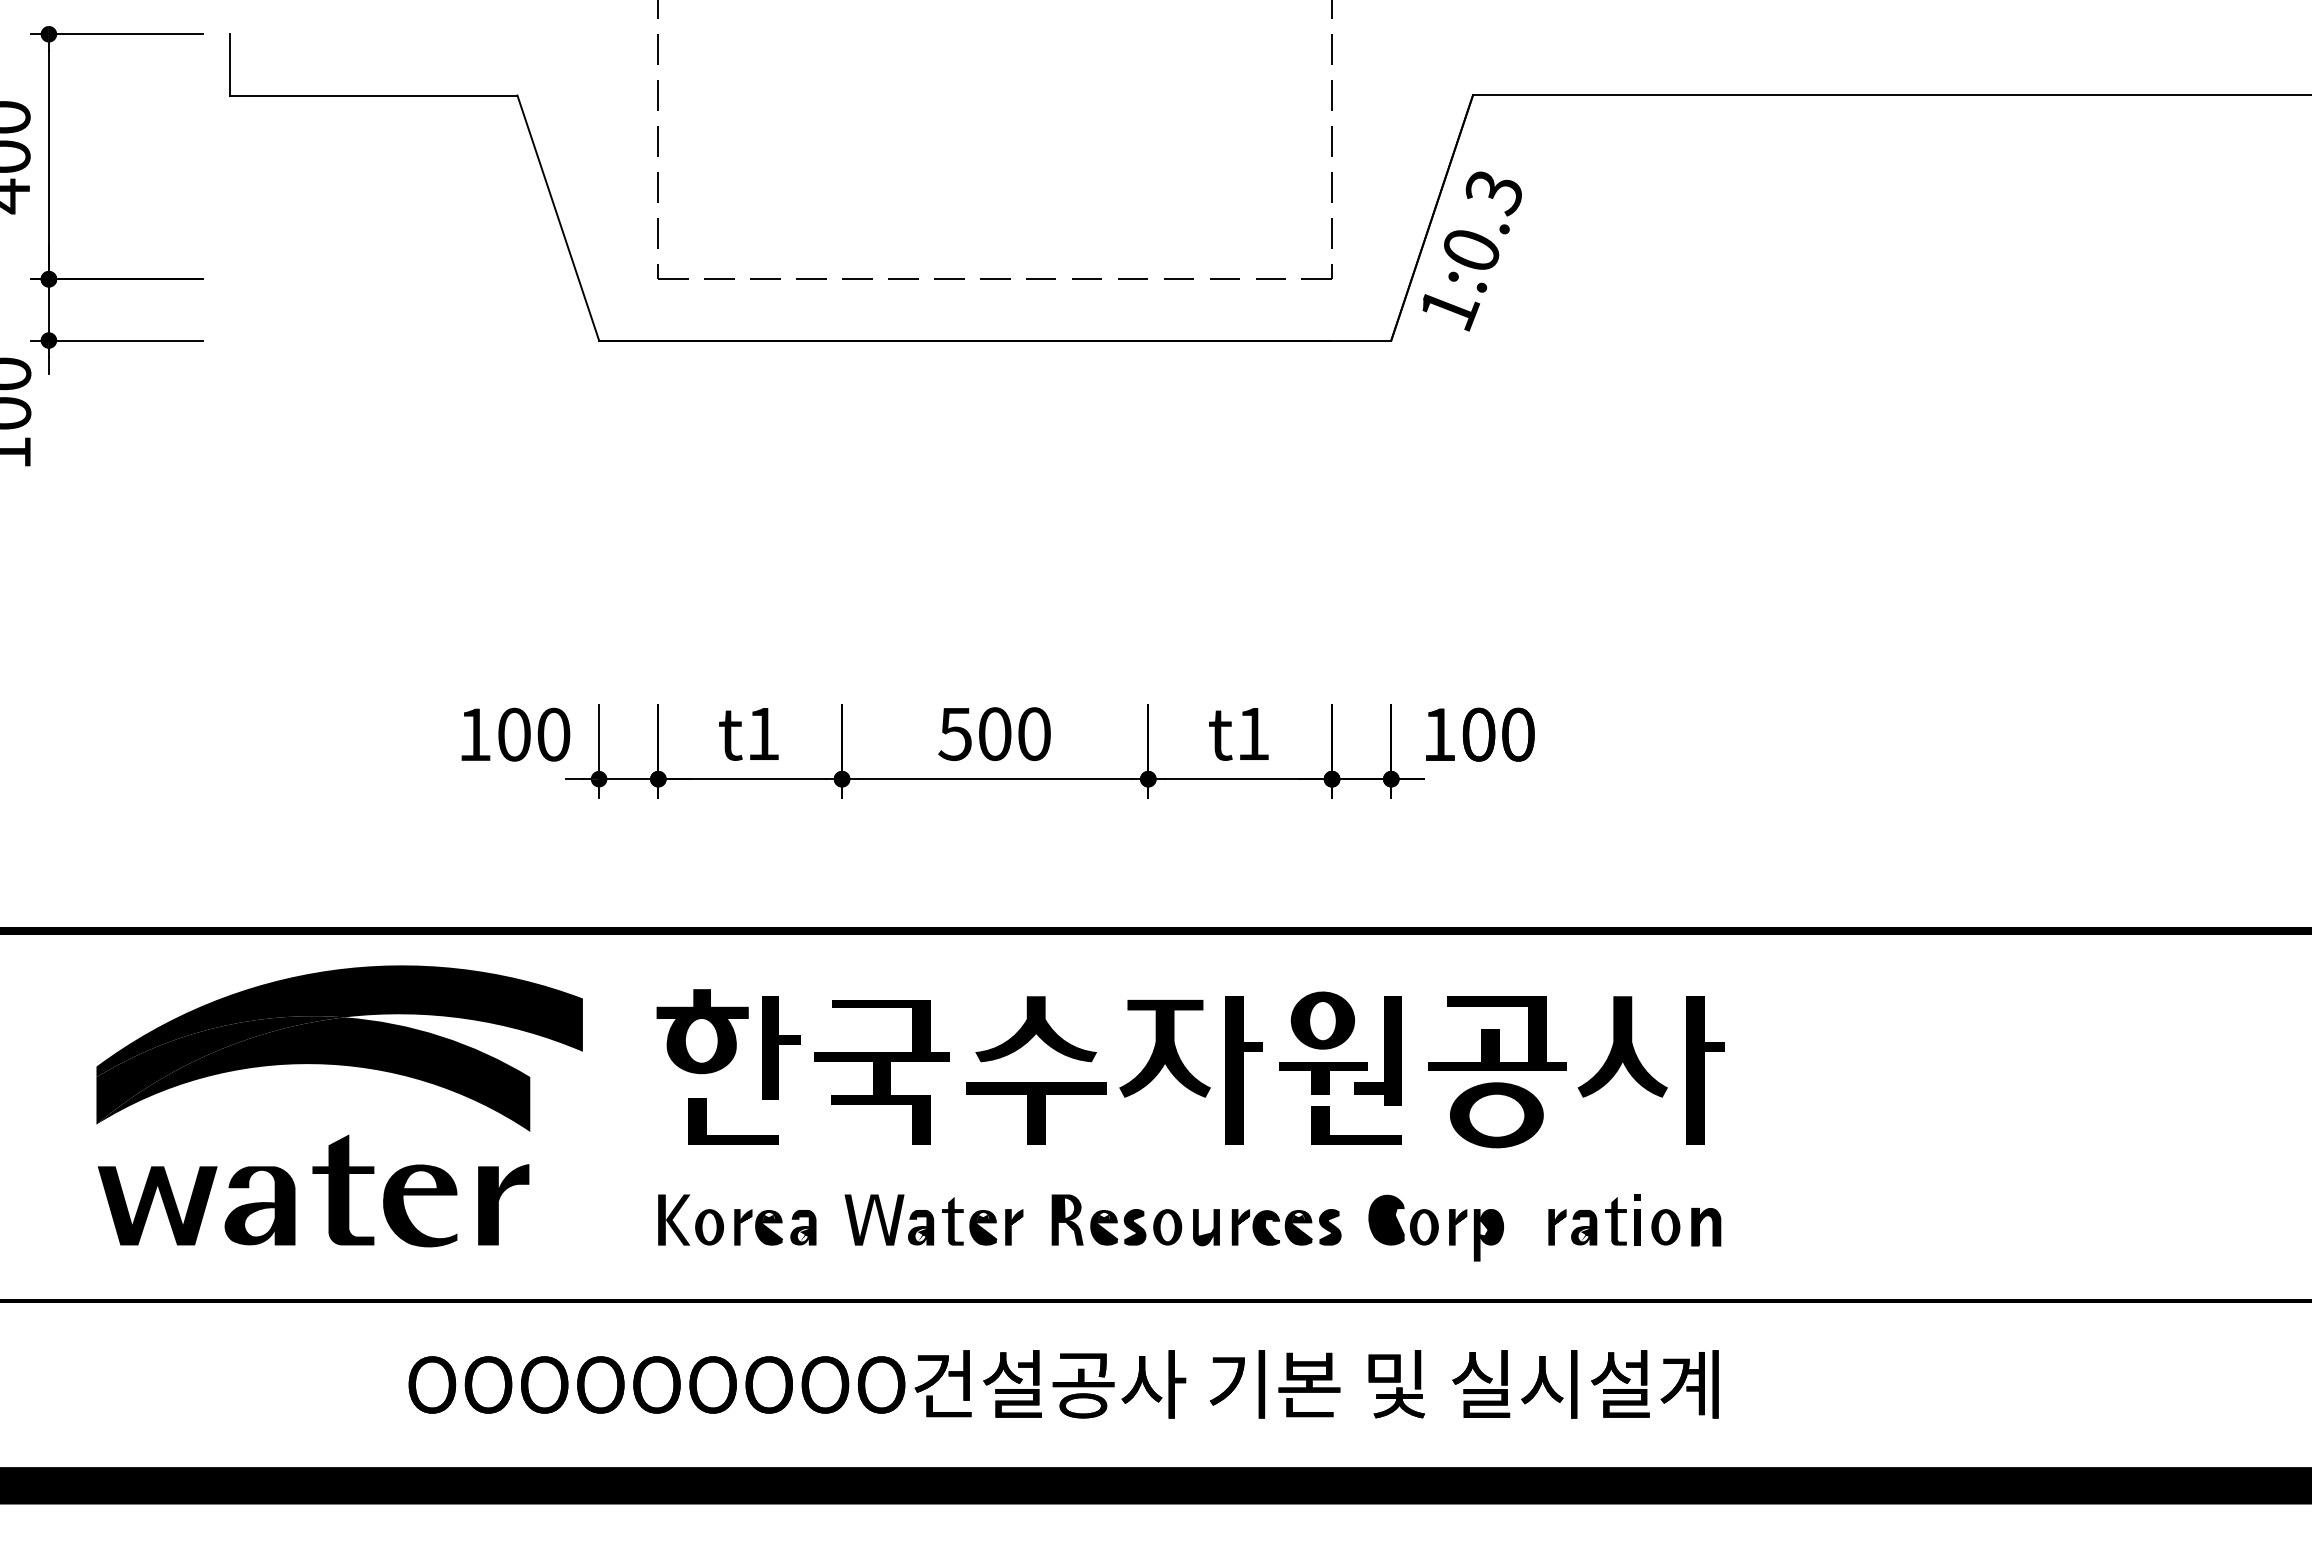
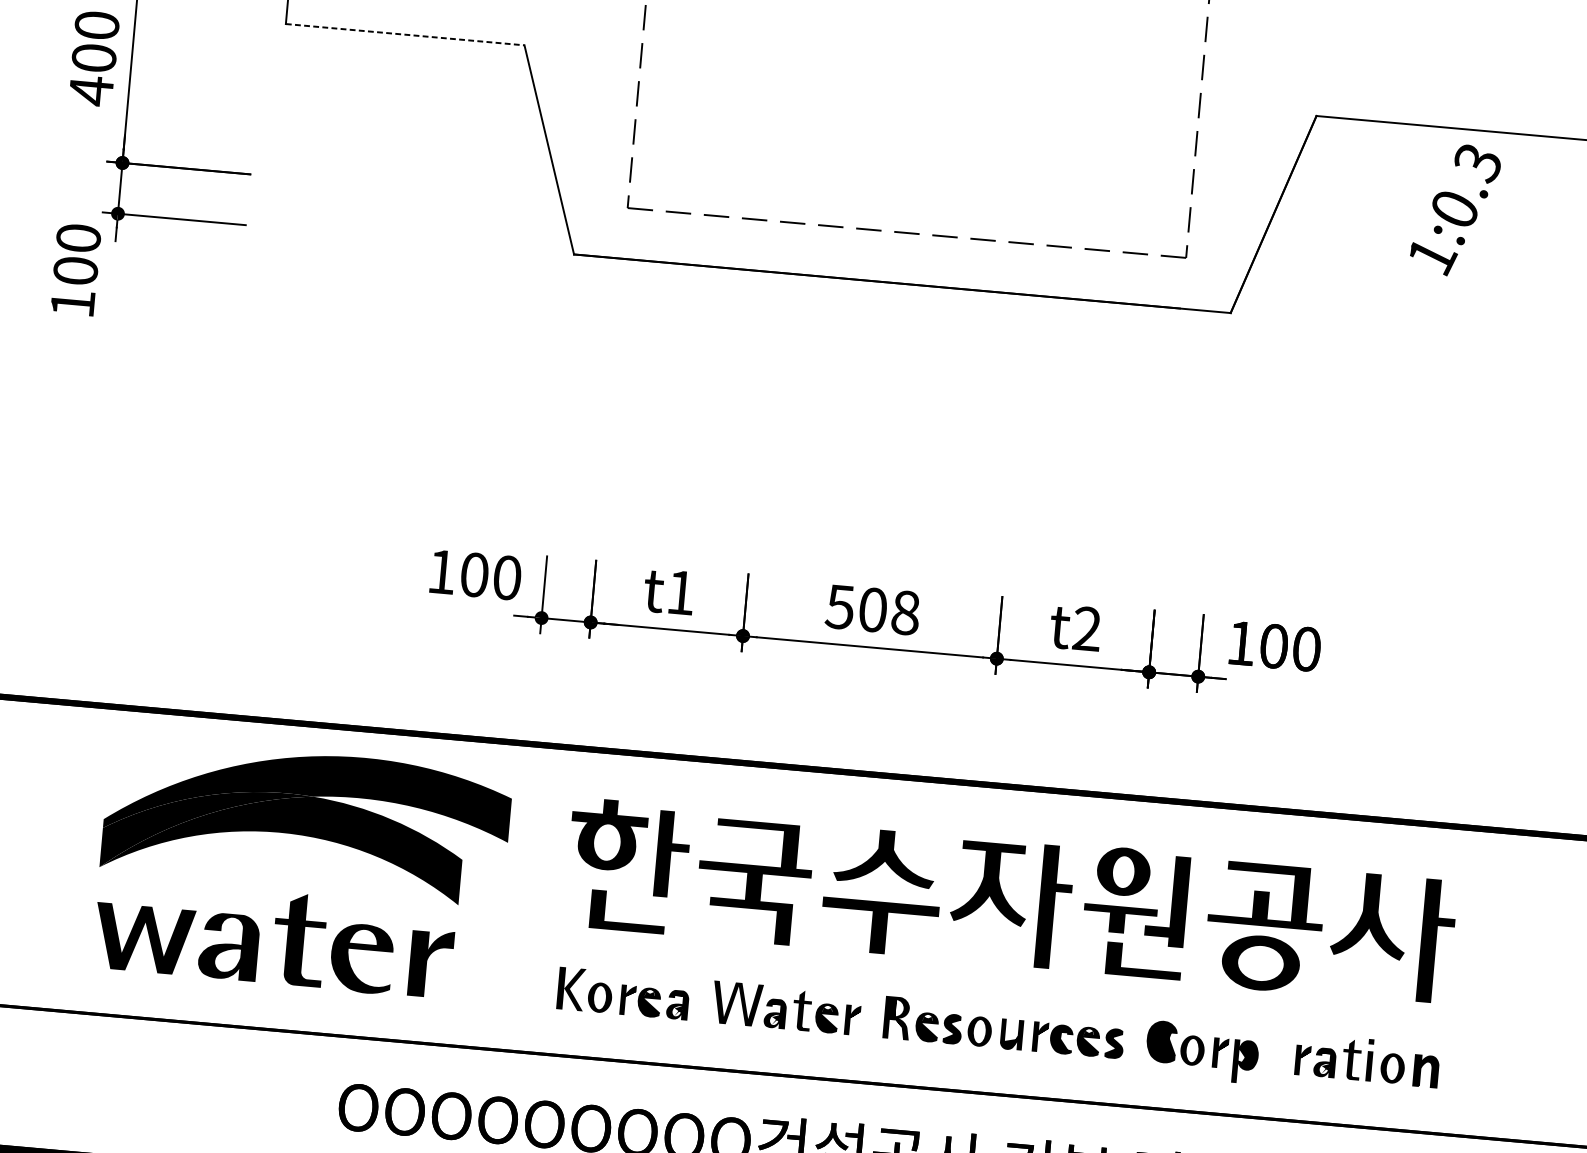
line: (373, 95) -> (405, 34), solid -> dashed
text: (1471, 251) -> (1454, 210), moved
text: (1034, 733) -> (905, 612), 500 -> 508
text: (1253, 733) -> (1087, 628), t1 -> t2

